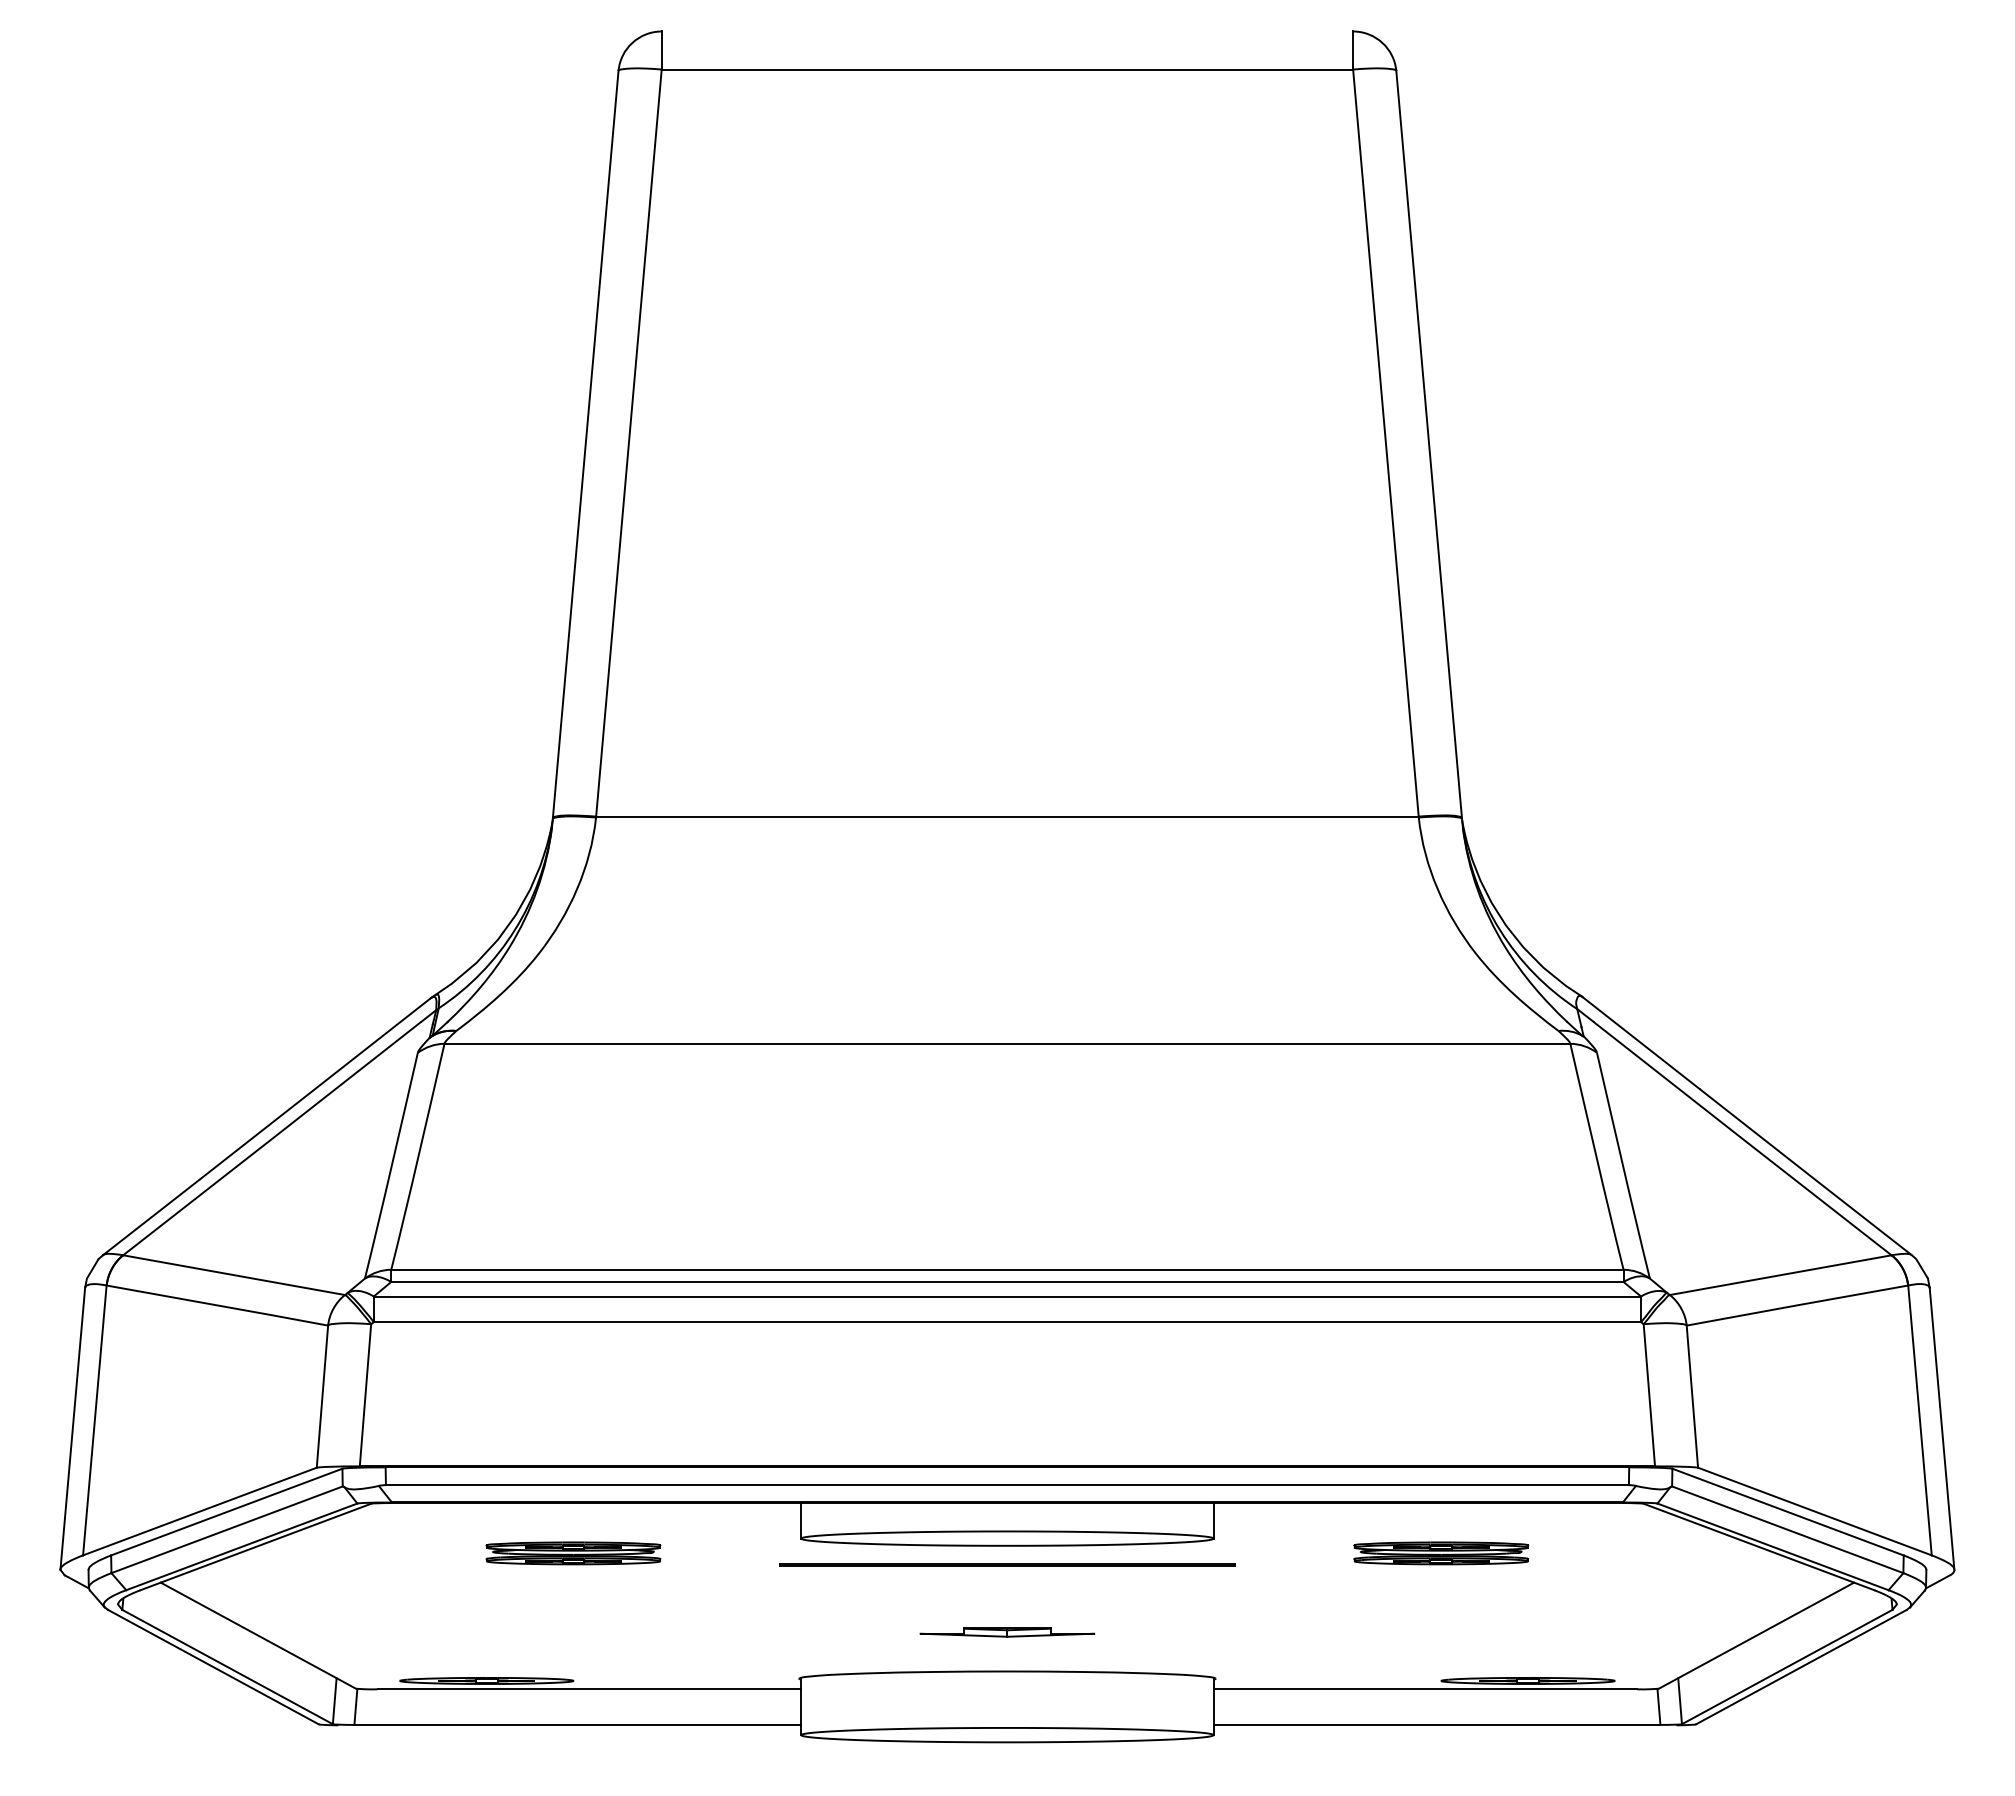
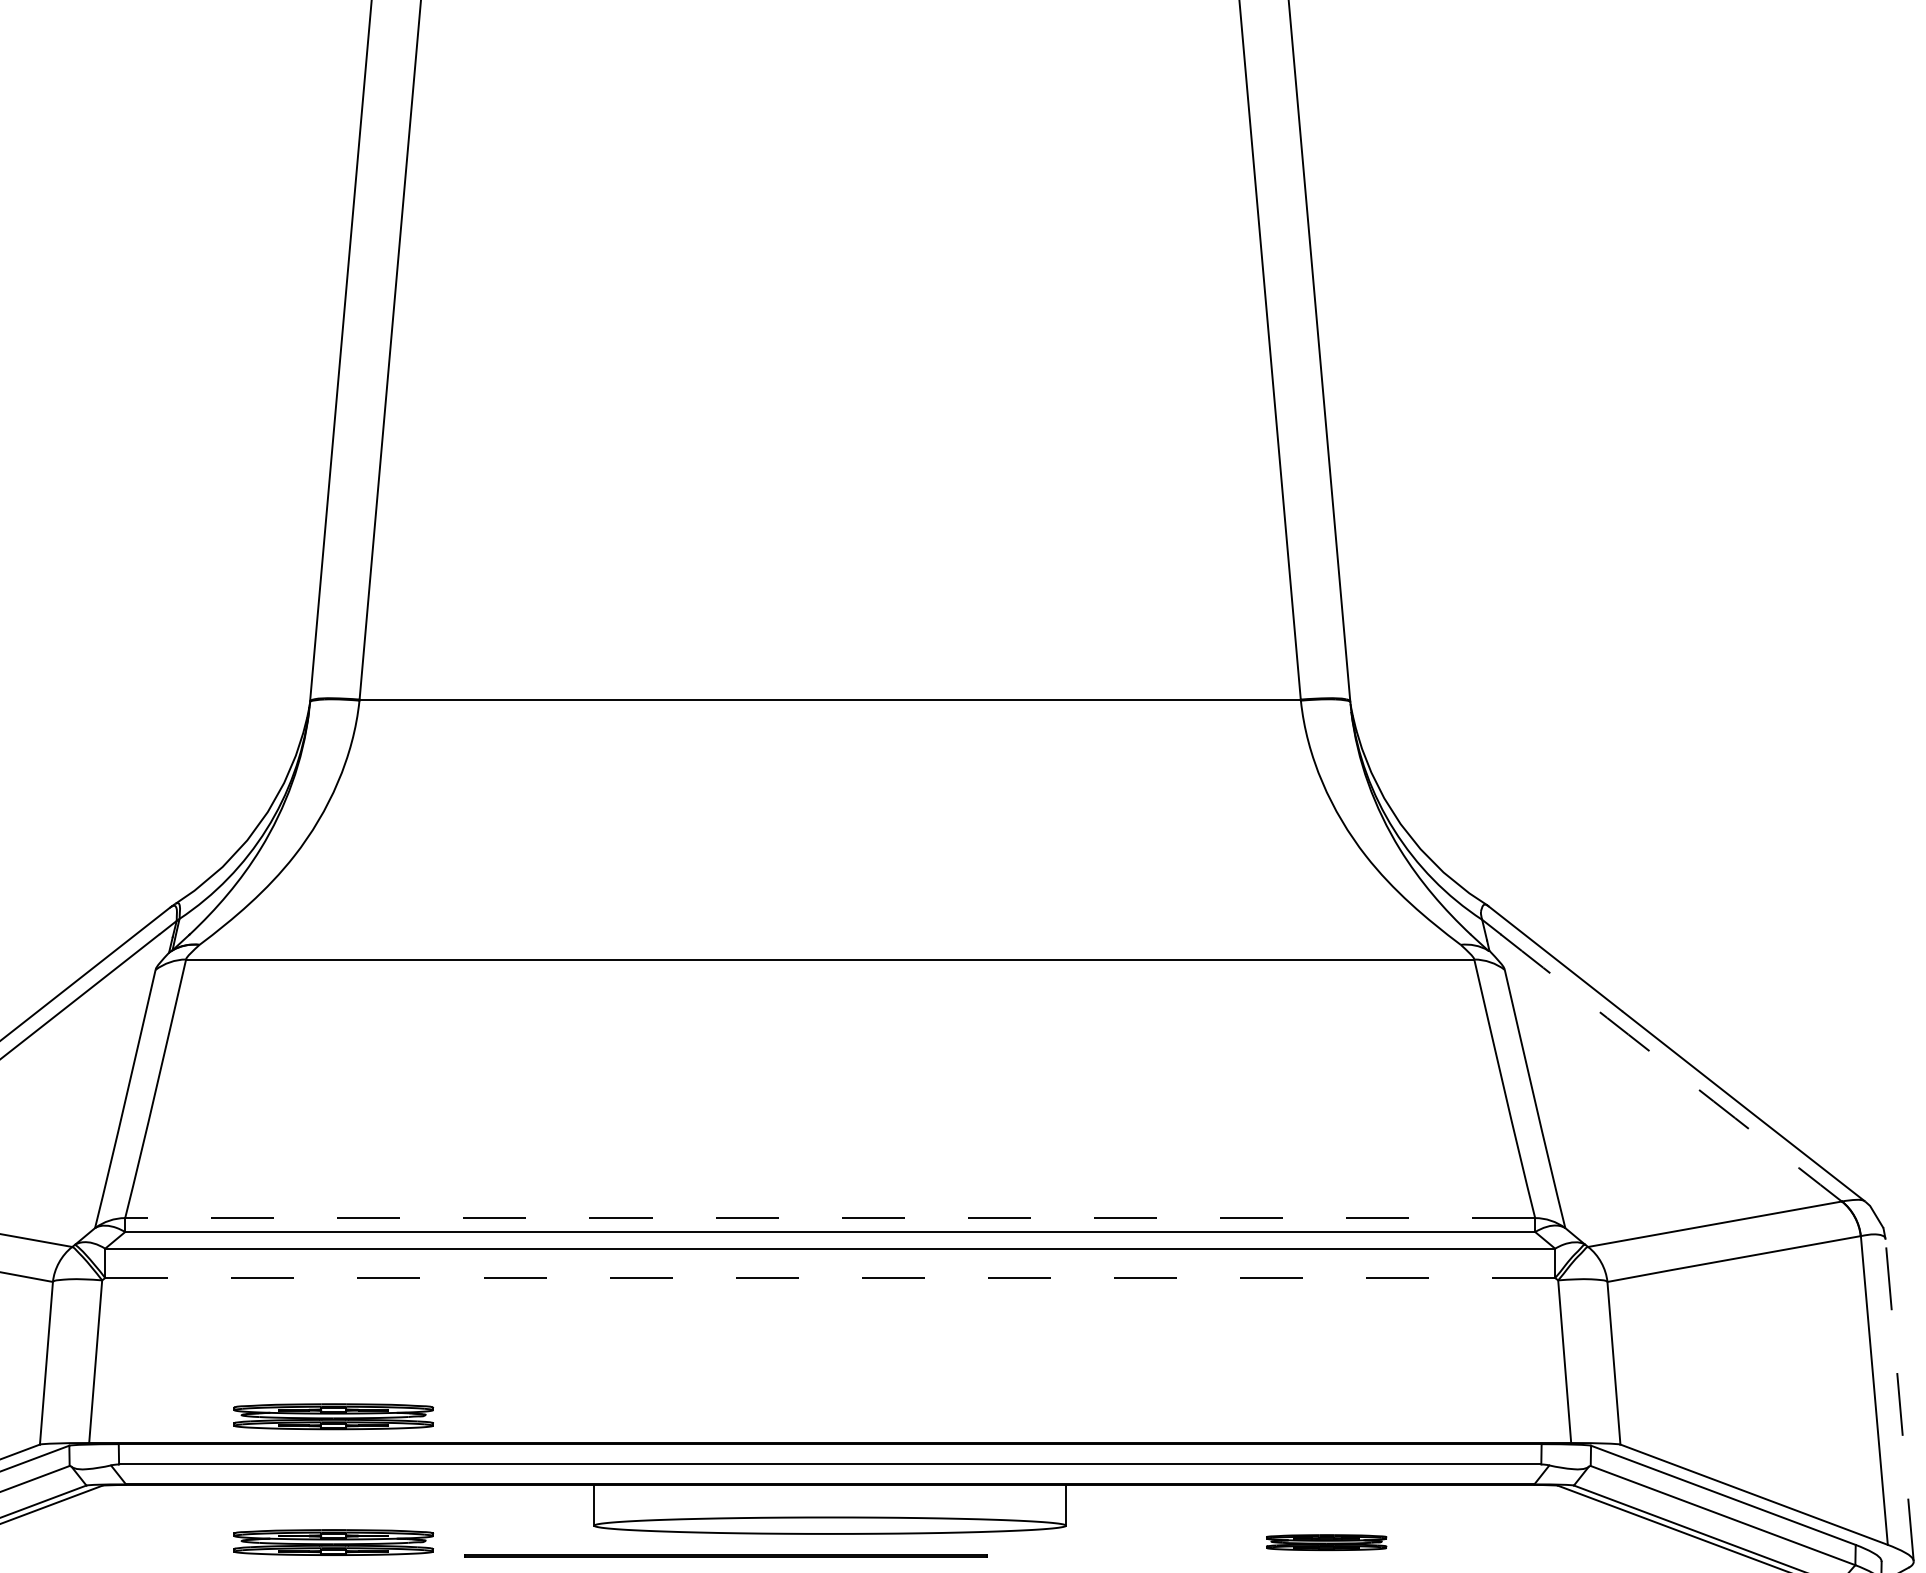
arc: (1742, 1138) -> (1671, 1067), solid -> dashed
line: (1006, 1269) -> (829, 1217), solid -> dashed
line: (1007, 1322) -> (830, 1278), solid -> dashed
line: (1942, 1428) -> (1900, 1399), solid -> dashed
part: (573, 1443) -> (333, 1416), added
part: (1441, 1553) -> (1326, 1542), size x0.6
line: (1007, 1564) -> (726, 1555), moved

